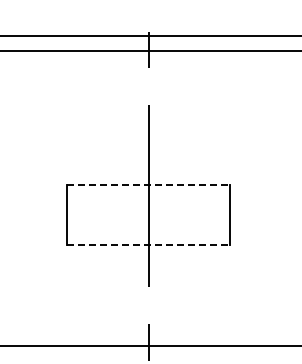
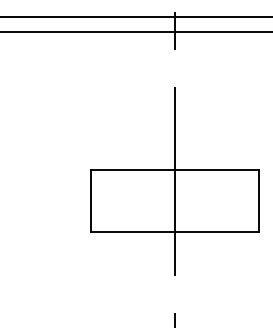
line: (149, 185) -> (175, 170), dashed -> solid
line: (149, 244) -> (175, 231), dashed -> solid

